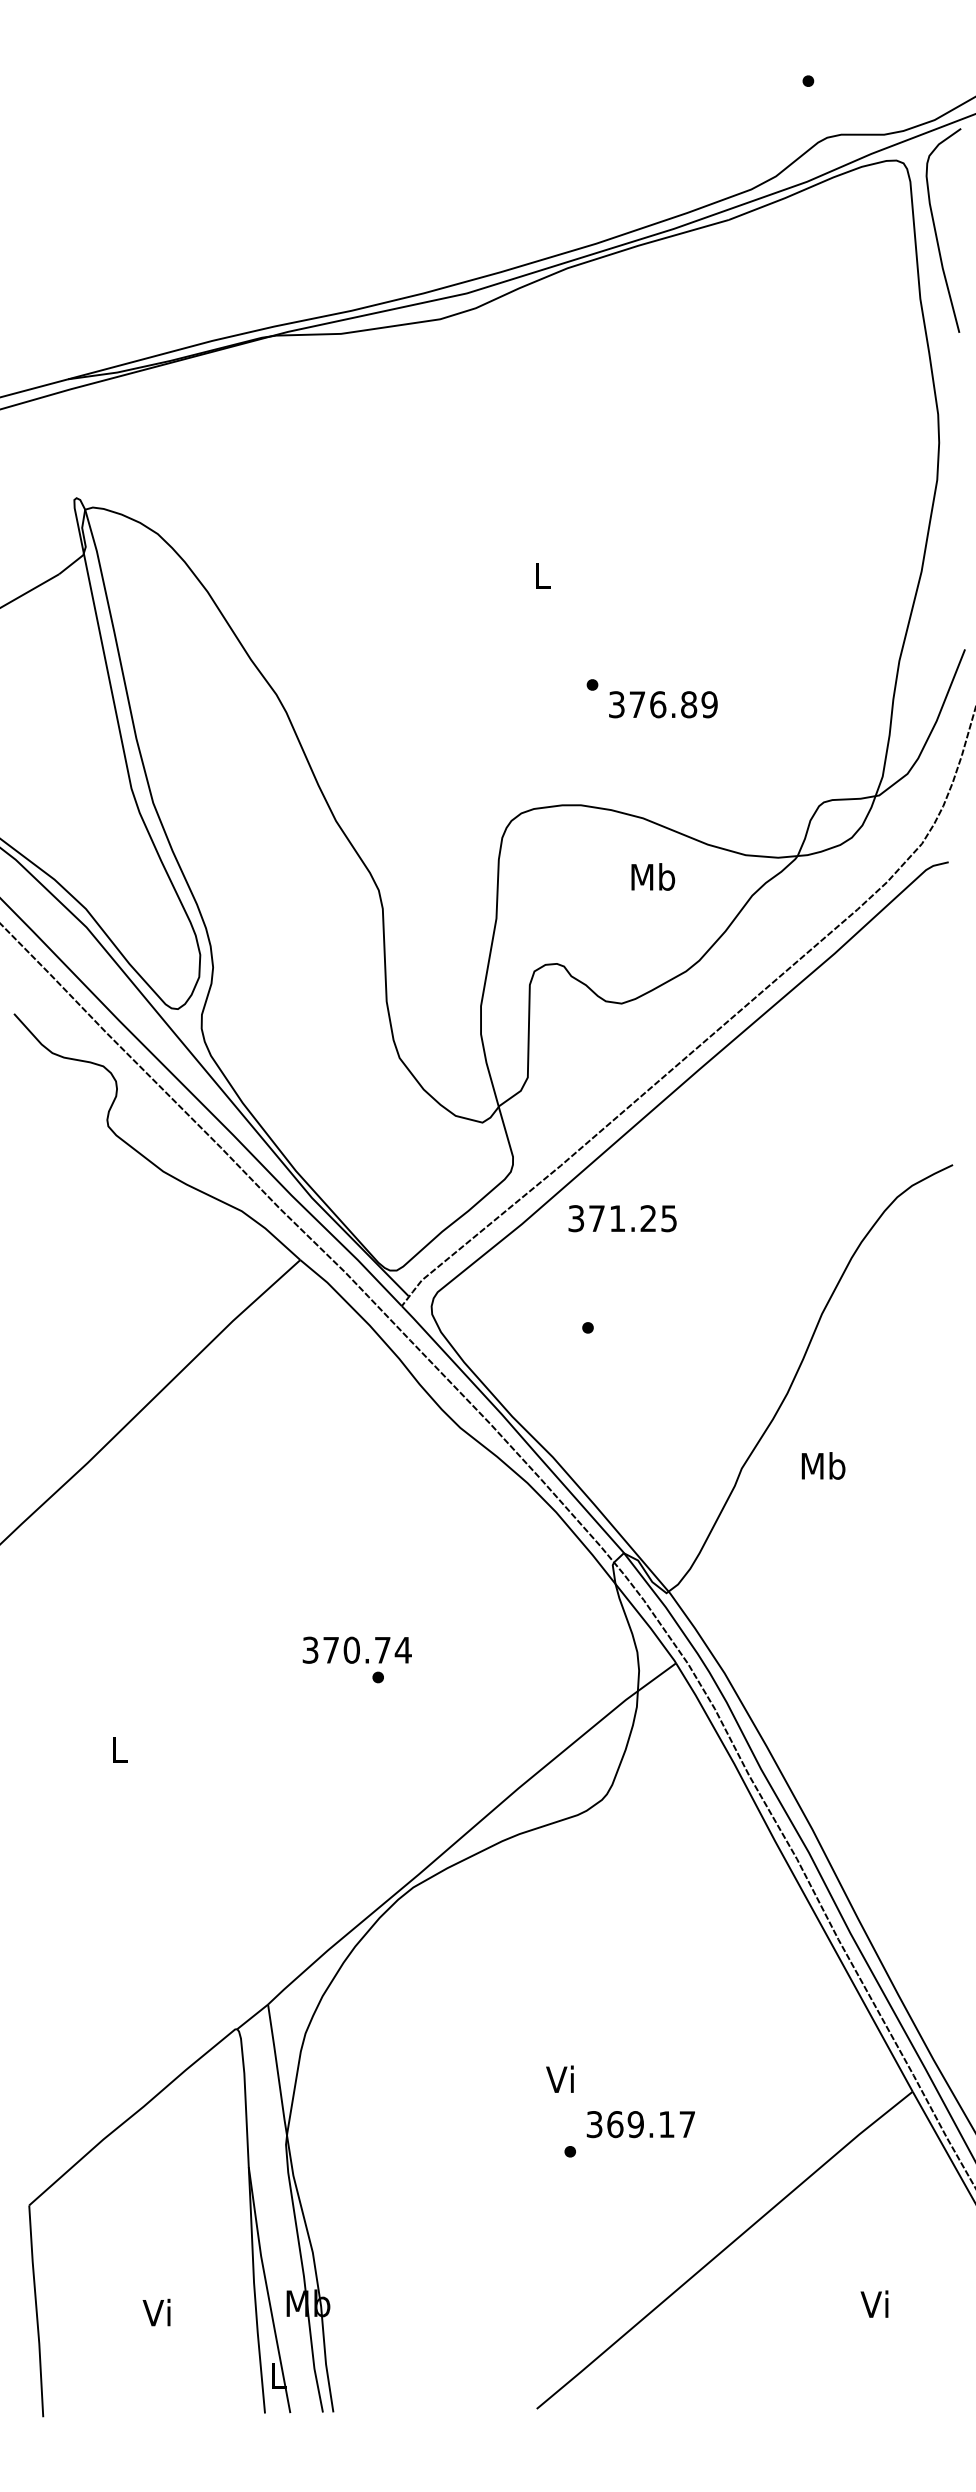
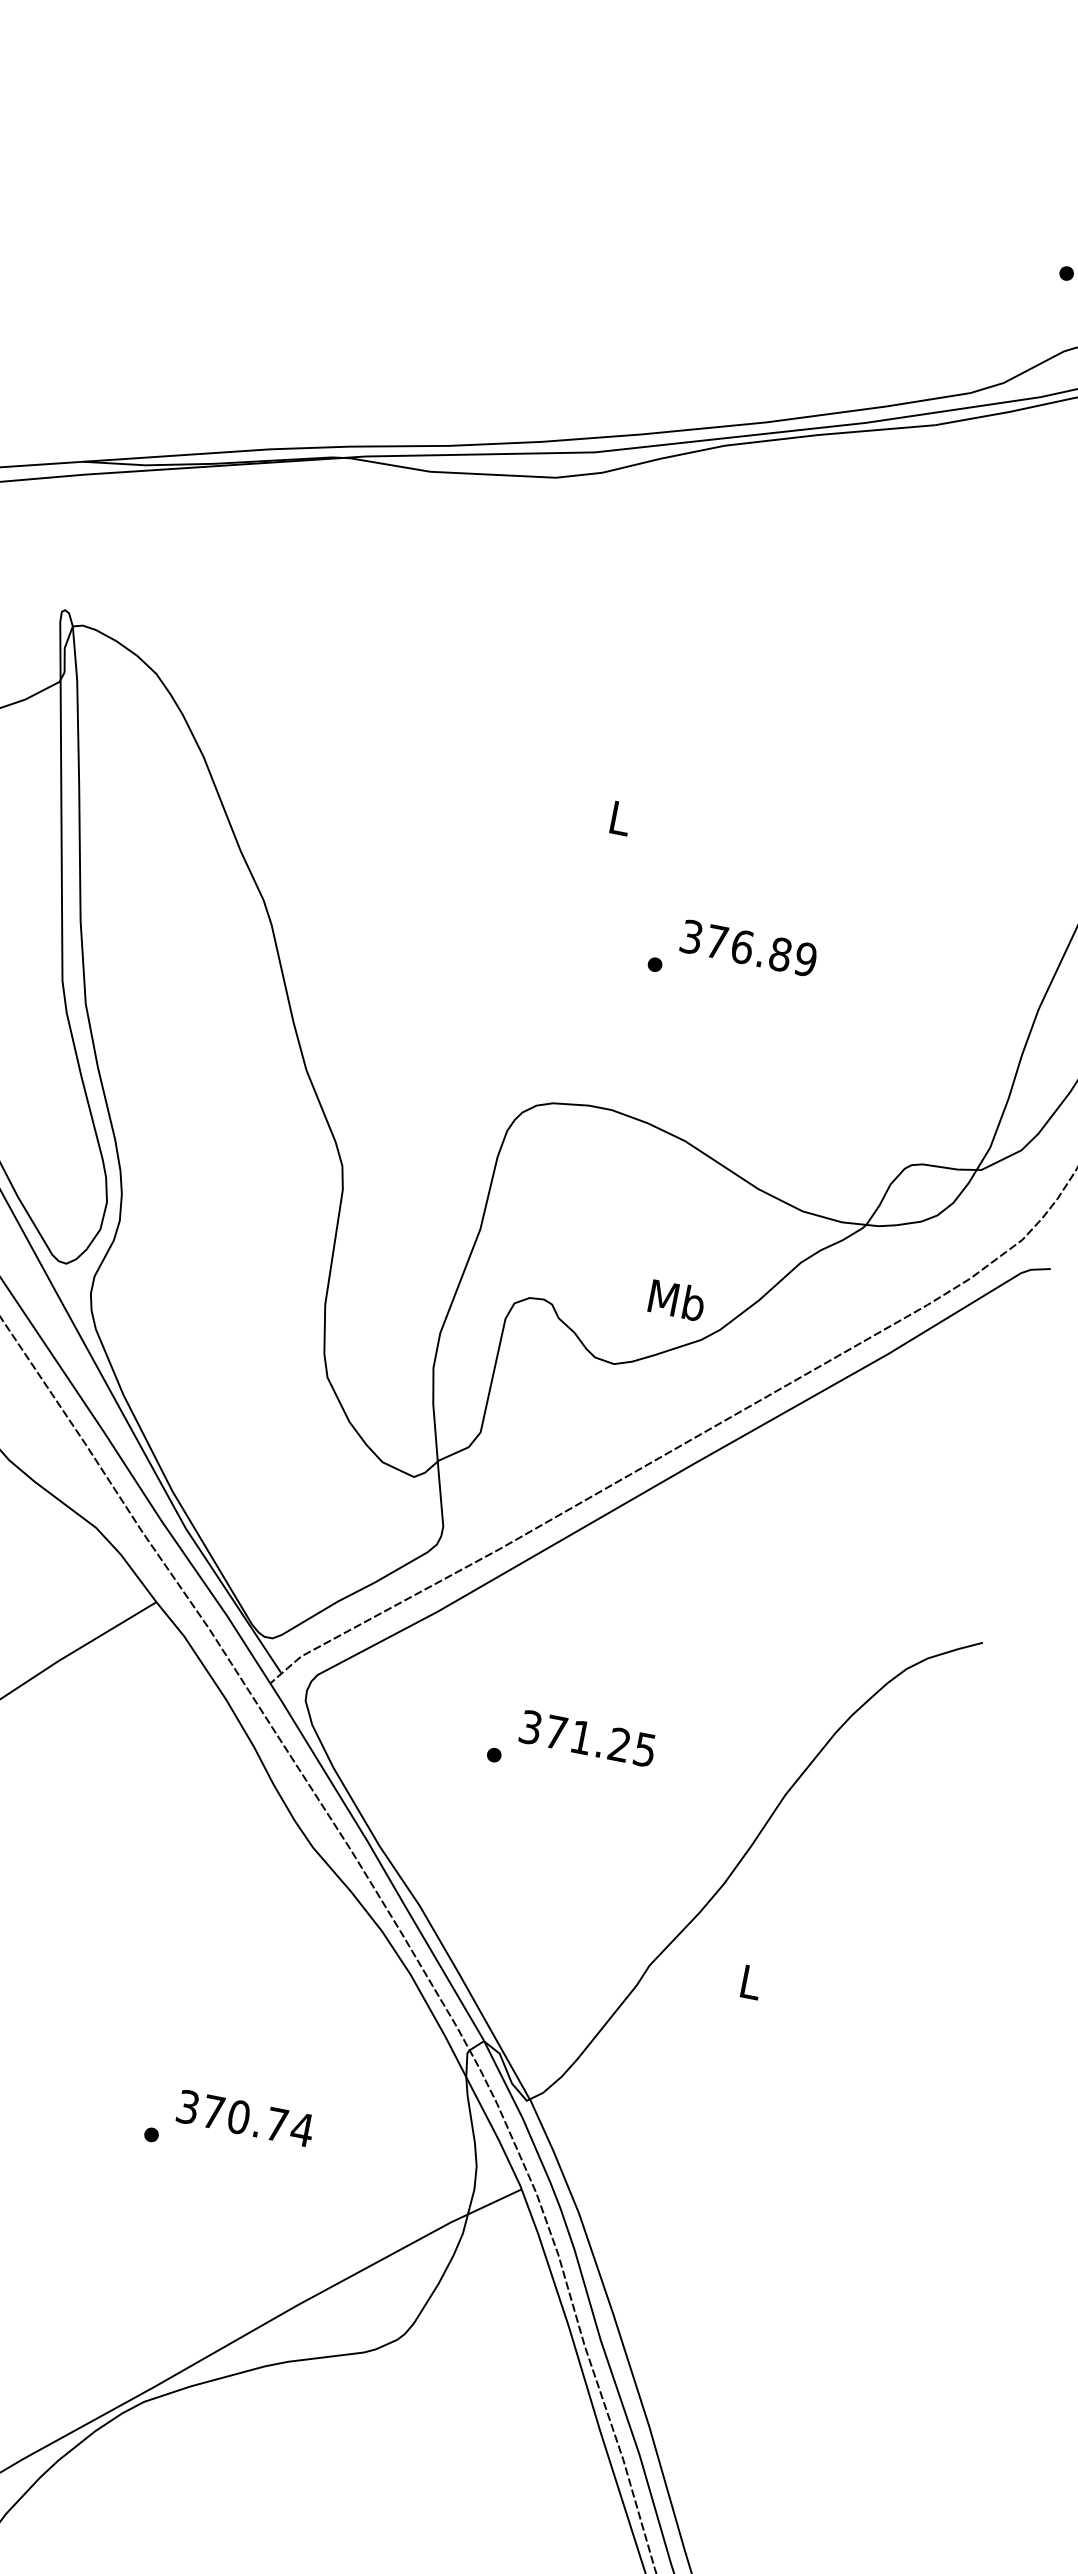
text: (663, 704) -> (749, 948), moved
text: (653, 876) -> (677, 1299), moved
text: (622, 1218) -> (587, 1738), moved
text: (823, 1465) -> (750, 1981), Mb -> L
text: (356, 1649) -> (244, 2117), moved

